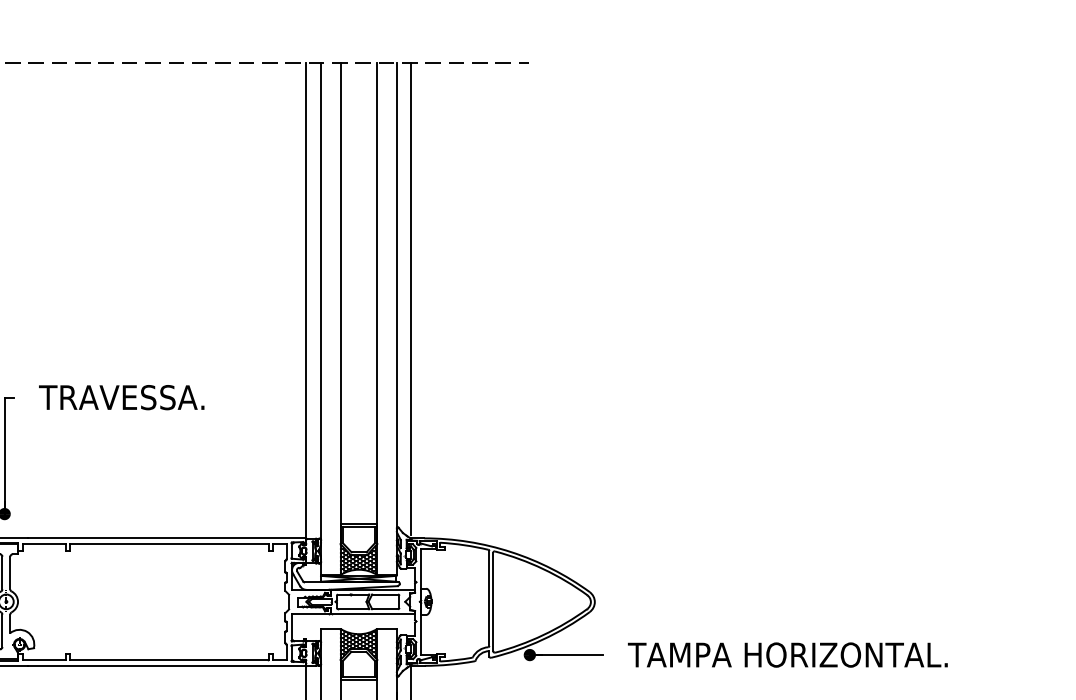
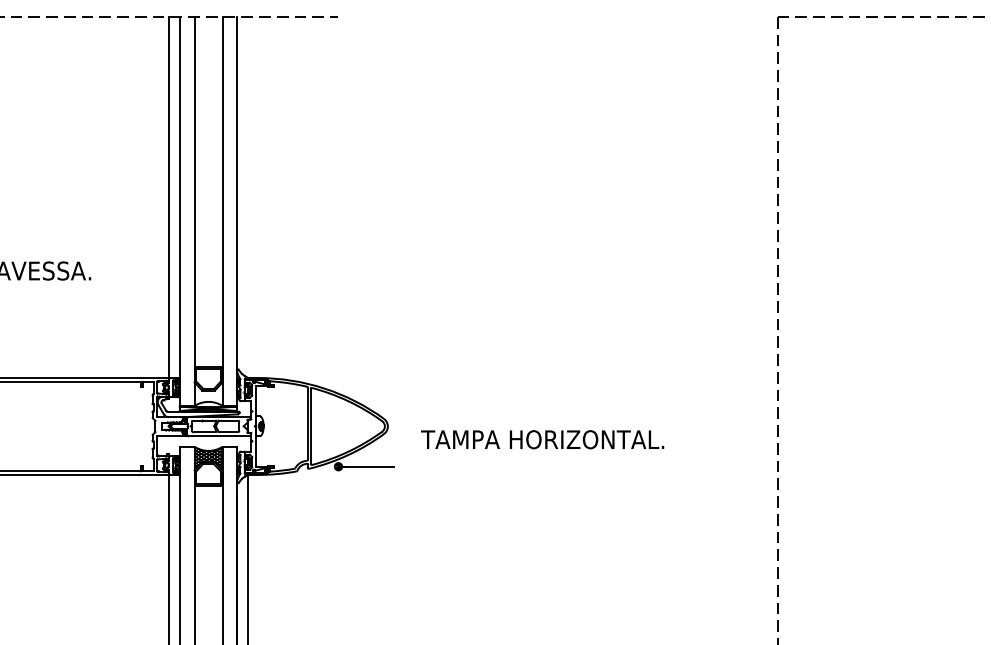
line: (411, 298) -> (248, 195), removed
hatch: (358, 558) -> (208, 393), removed
text: (787, 654) -> (542, 439), moved

